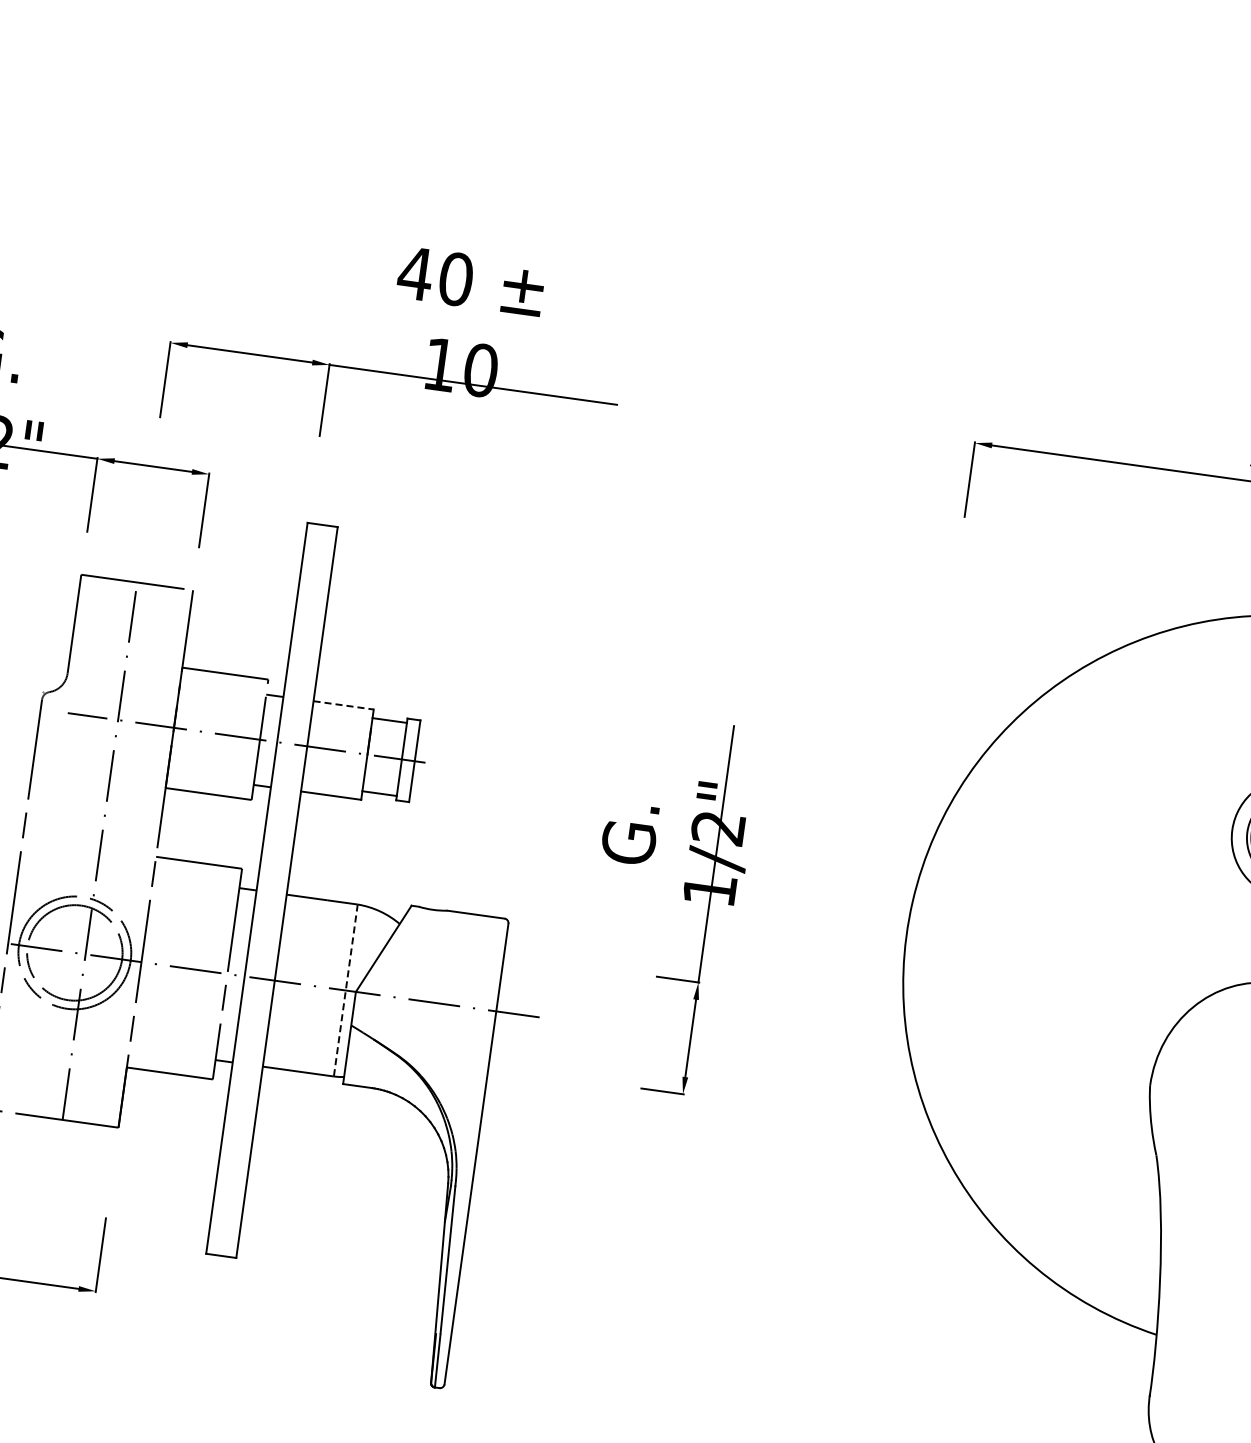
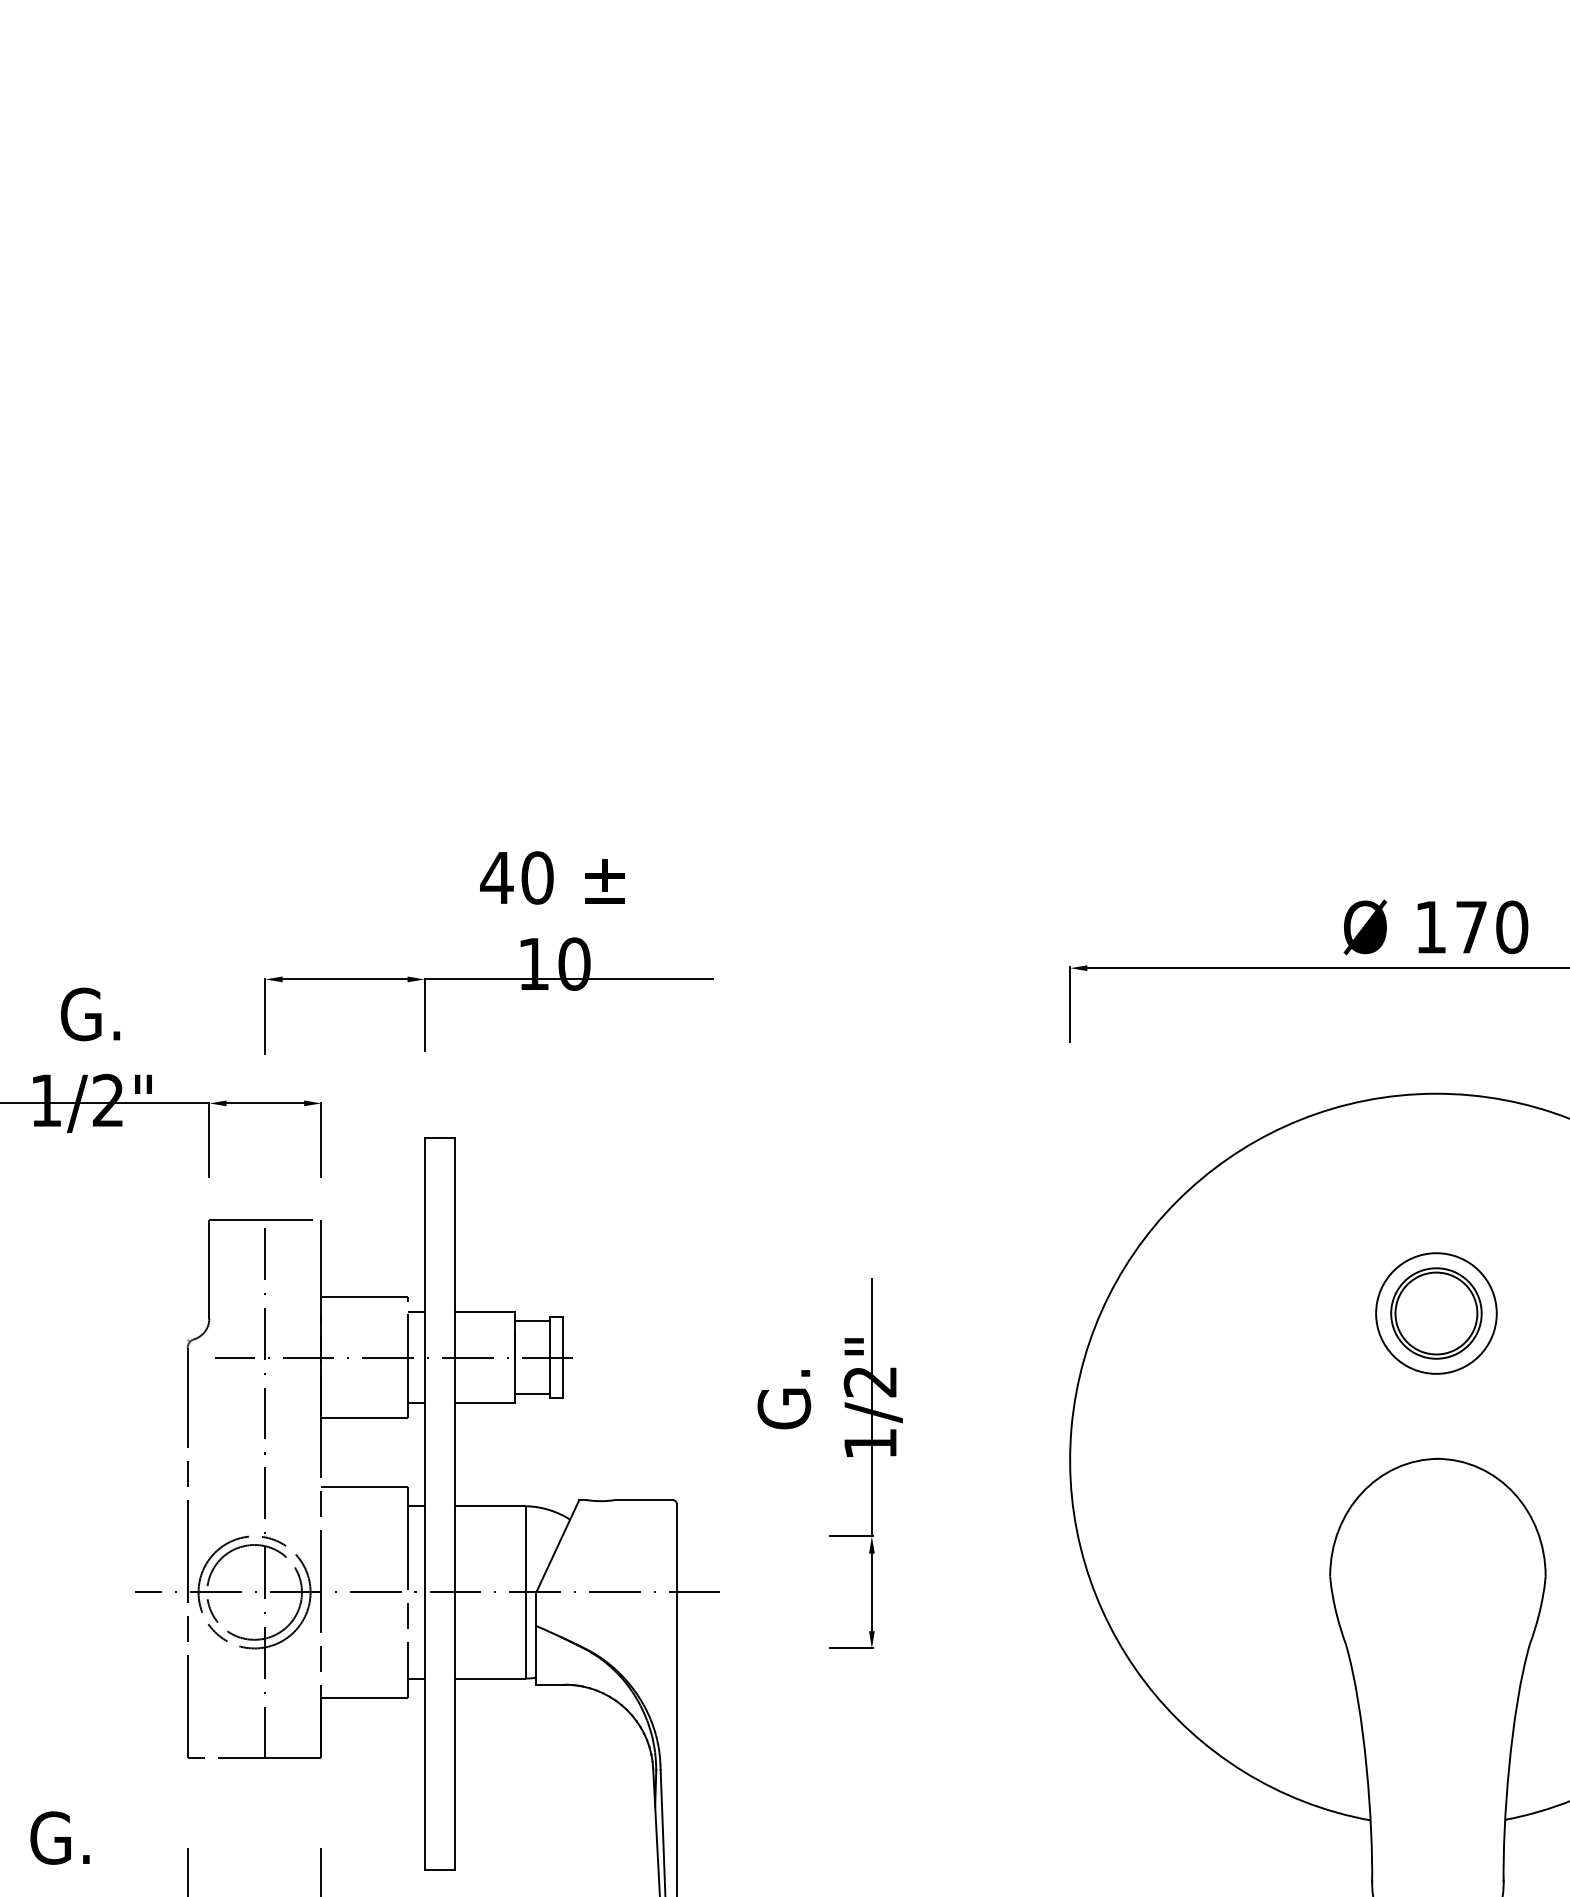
line: (343, 705) -> (485, 1312), dashed -> solid
line: (346, 990) -> (526, 1592), dashed -> solid

